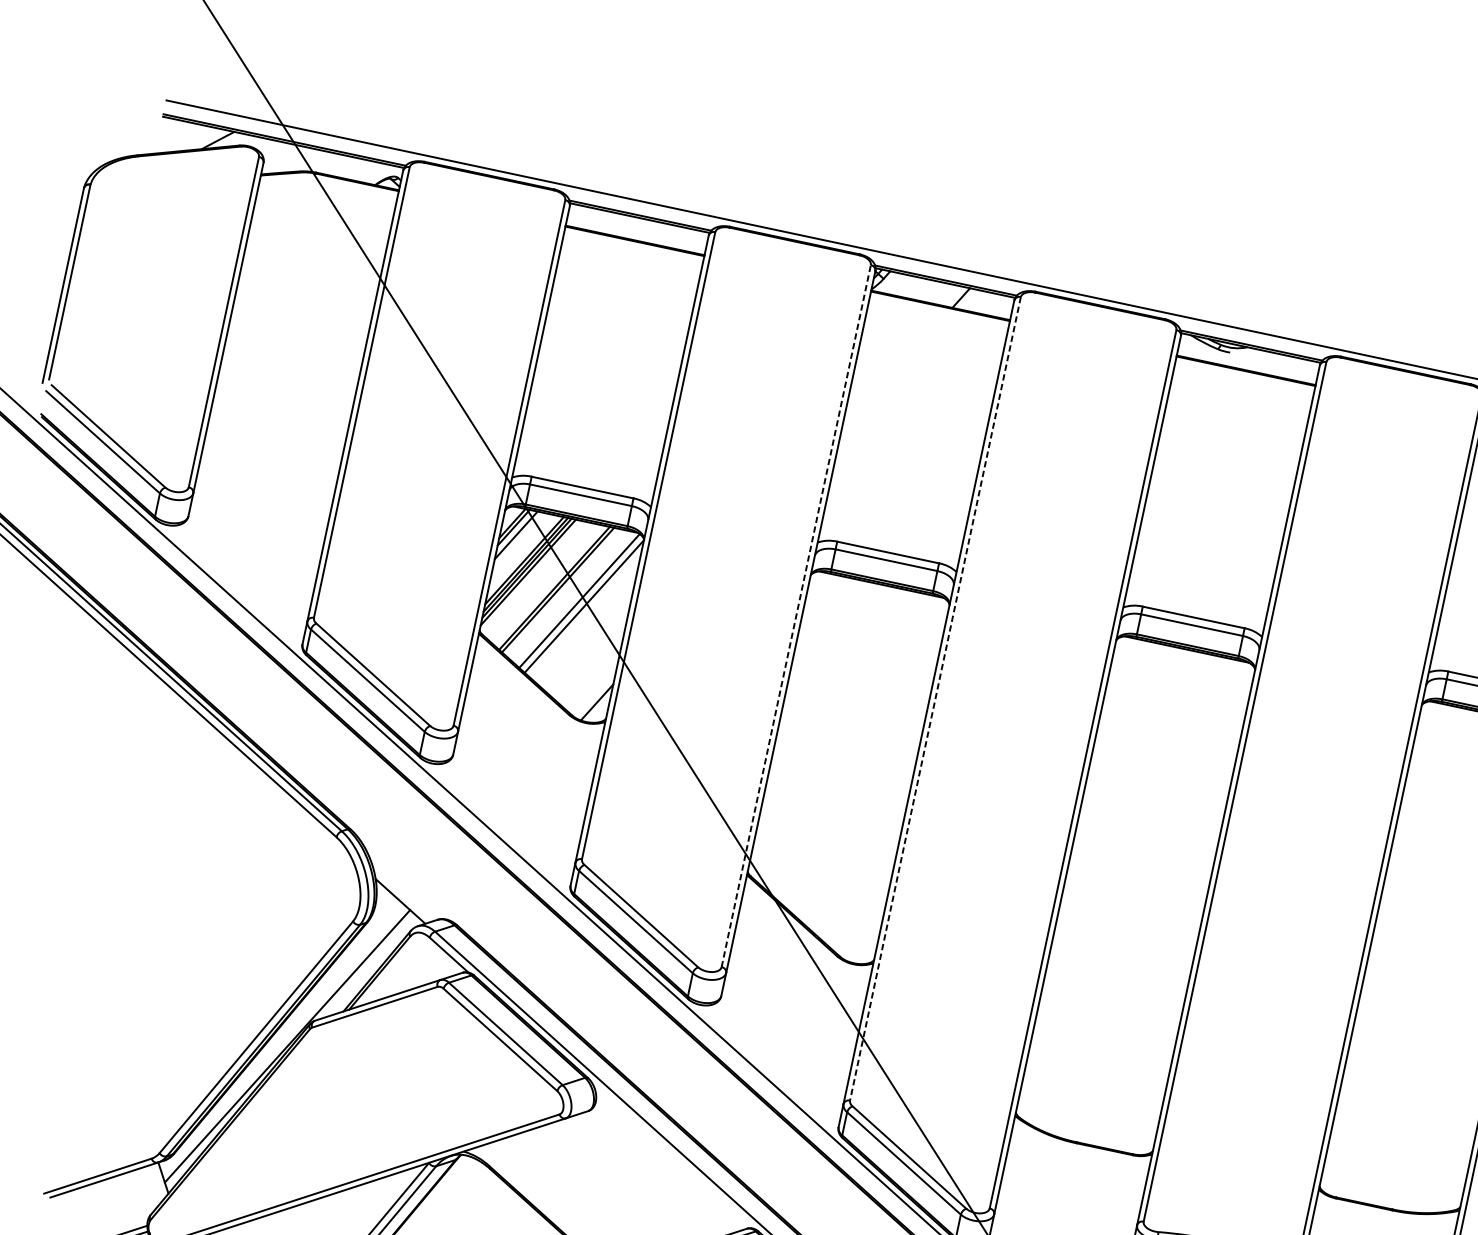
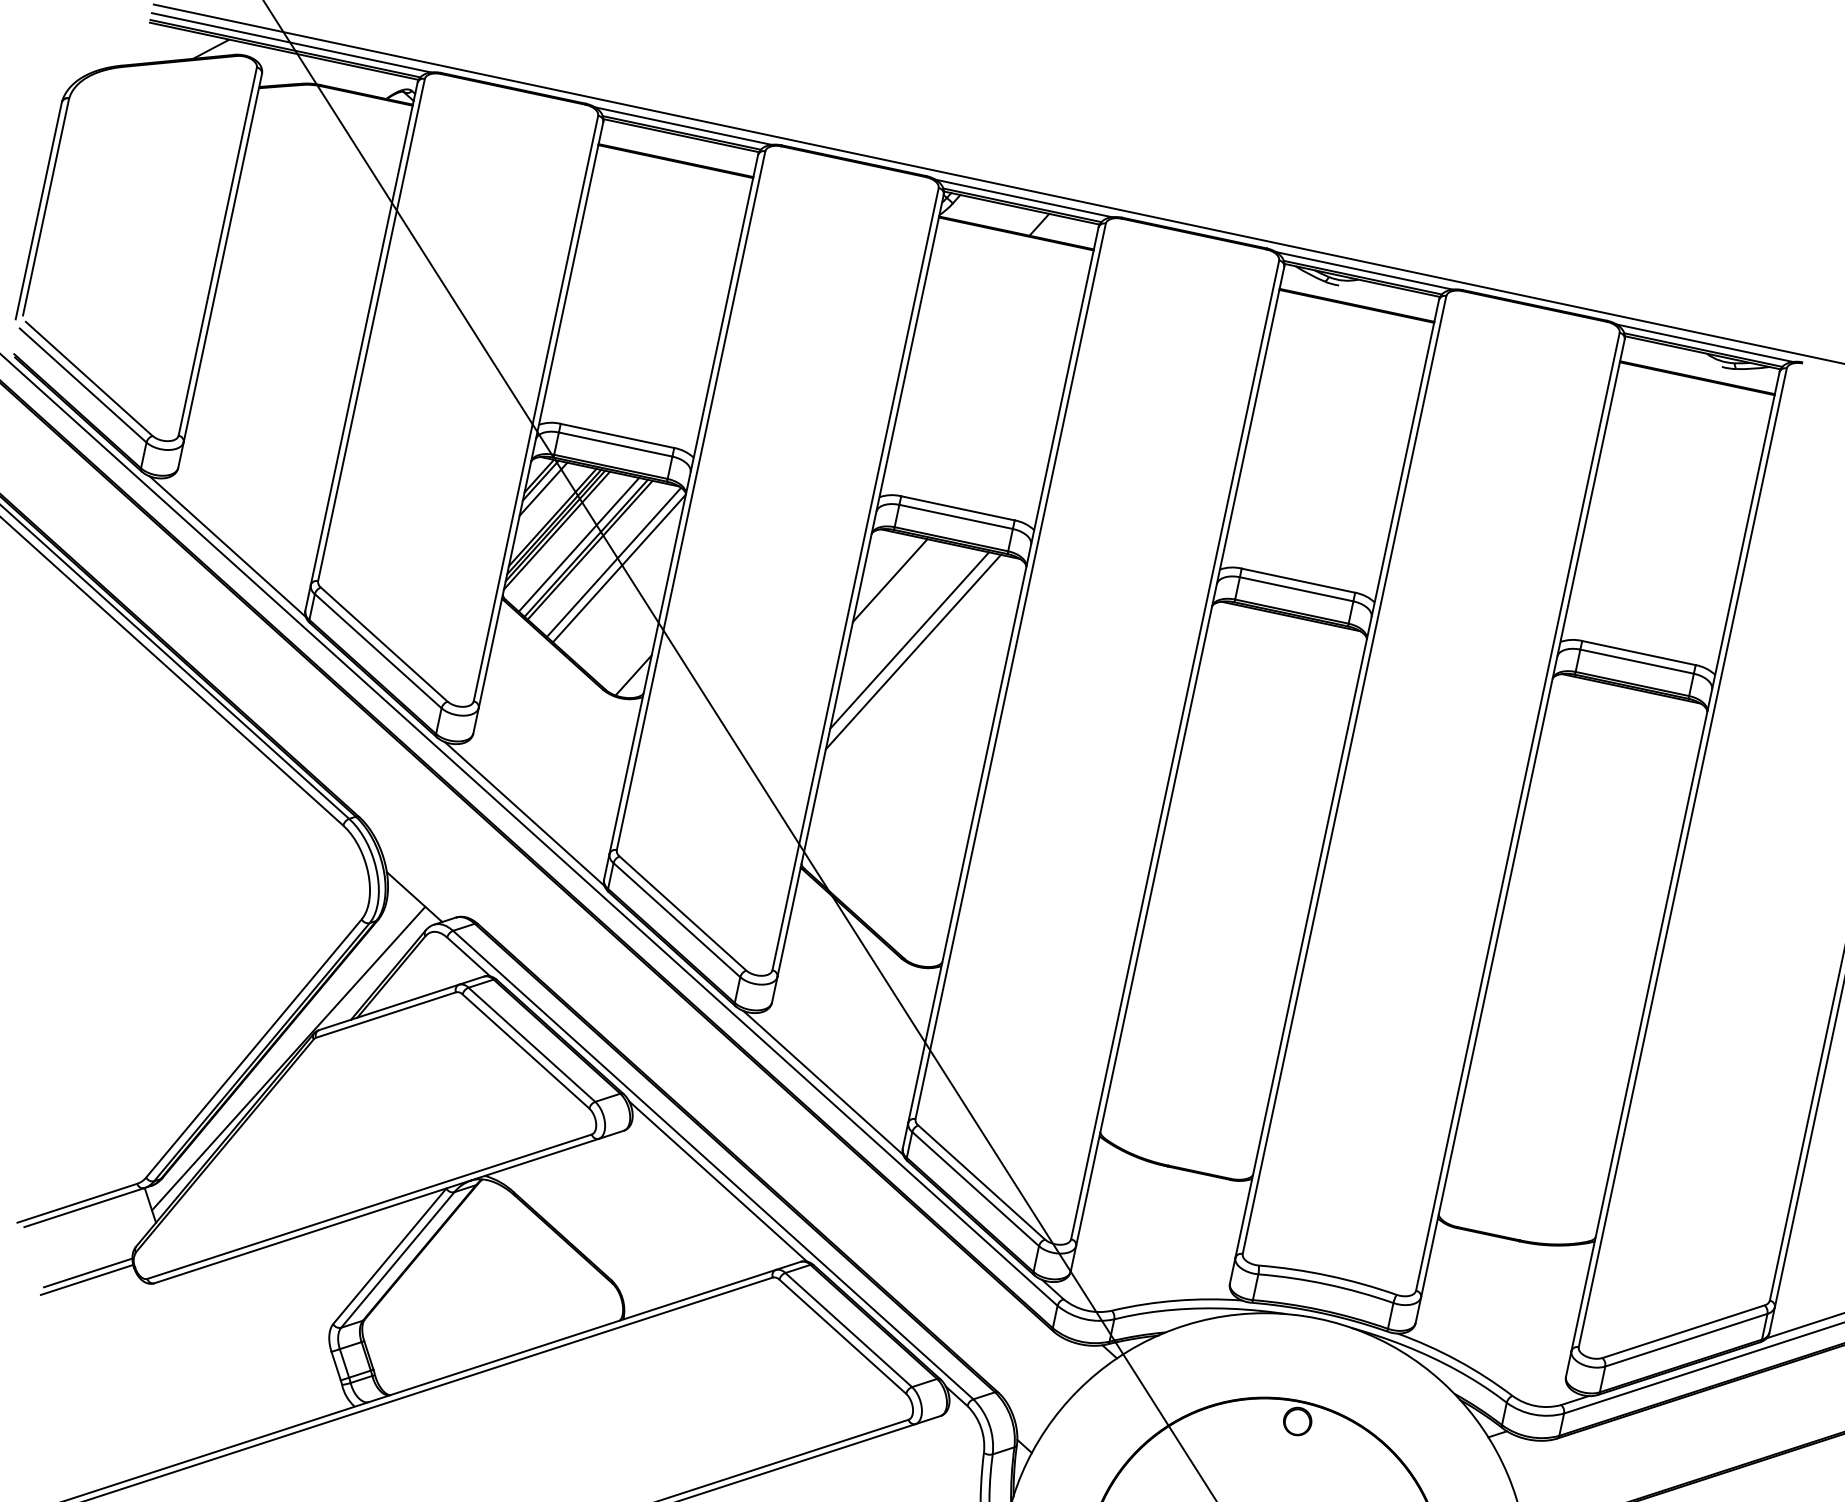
line: (290, 134) -> (291, 42), added
line: (640, 208) -> (682, 125), added
line: (946, 274) -> (1023, 198), added
line: (1252, 339) -> (1363, 270), added
line: (547, 584) -> (578, 544), added
line: (232, 586) -> (227, 546), added
line: (796, 616) -> (855, 579), dashed -> solid
line: (826, 617) -> (889, 580), added
line: (844, 671) -> (909, 640), added
line: (848, 681) -> (913, 651), added
line: (935, 698) -> (1010, 671), dashed -> solid
line: (499, 826) -> (524, 813), added
line: (767, 1067) -> (823, 1082), added
line: (673, 1156) -> (718, 1181), added

